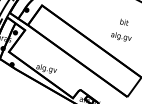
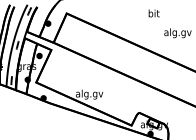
text: (123, 22) -> (153, 13), moved

